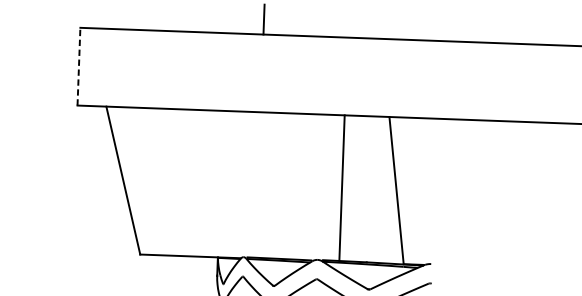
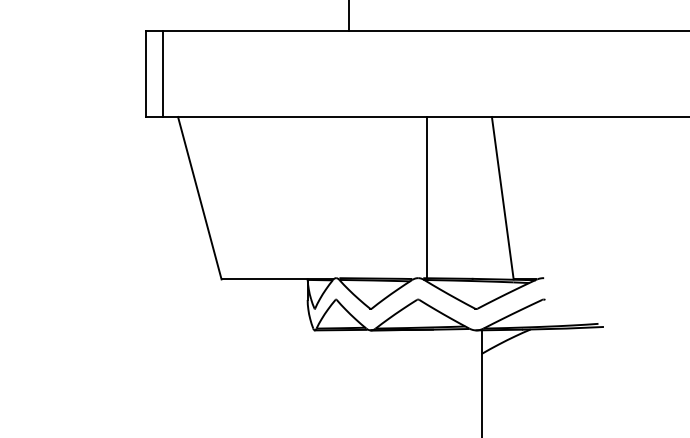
line: (79, 66) -> (146, 73), dashed -> solid
line: (93, 66) -> (162, 73), added
line: (342, 187) -> (427, 197), moved

